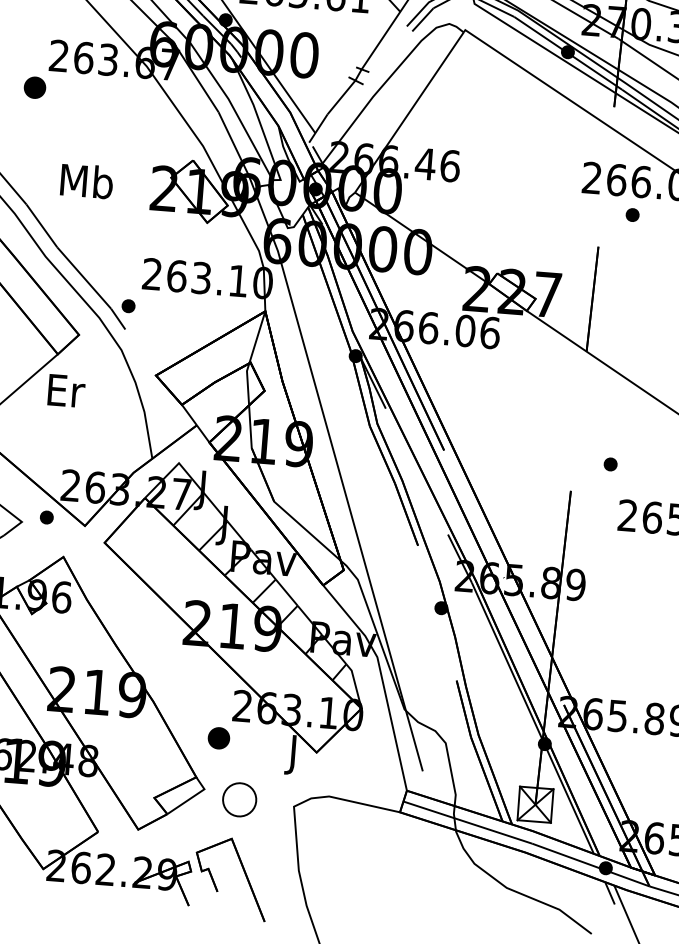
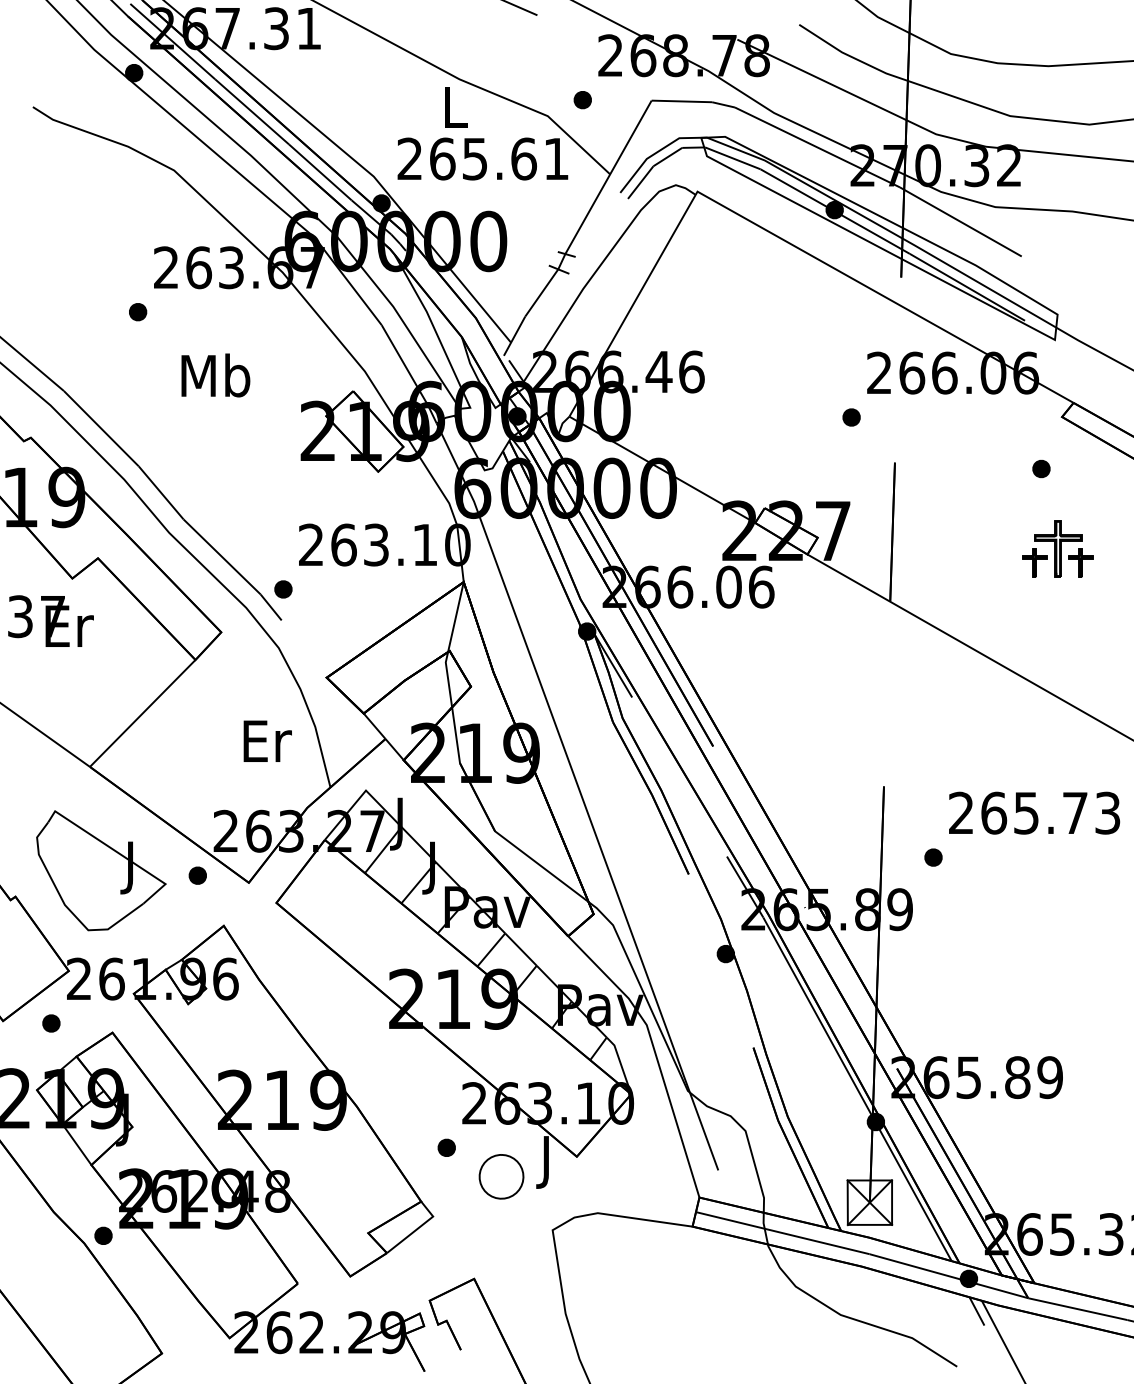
part: (35, 88) -> (138, 312), size x0.62
text: (86, 181) -> (215, 375), moved
part: (632, 215) -> (851, 417), moved
text: (66, 390) -> (267, 740), moved
part: (610, 464) -> (933, 857), moved
part: (218, 737) -> (446, 1147), size x0.62
part: (239, 799) -> (501, 1176), moved

